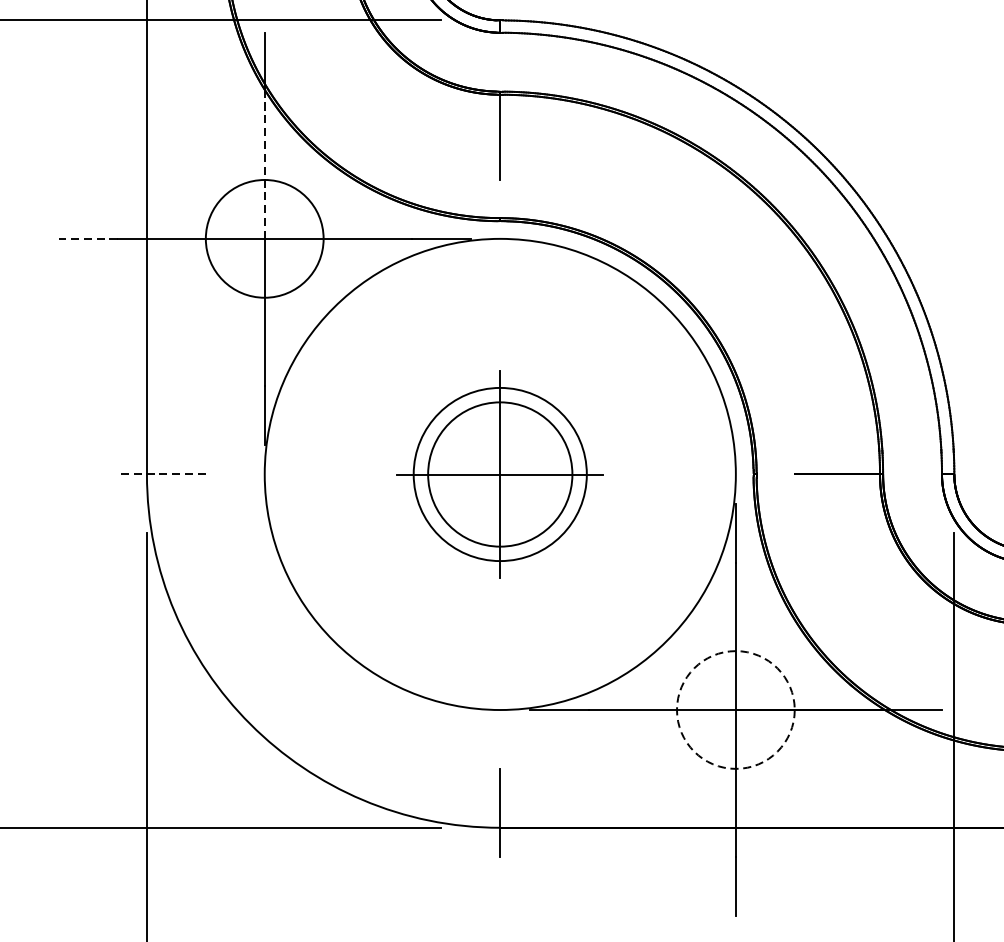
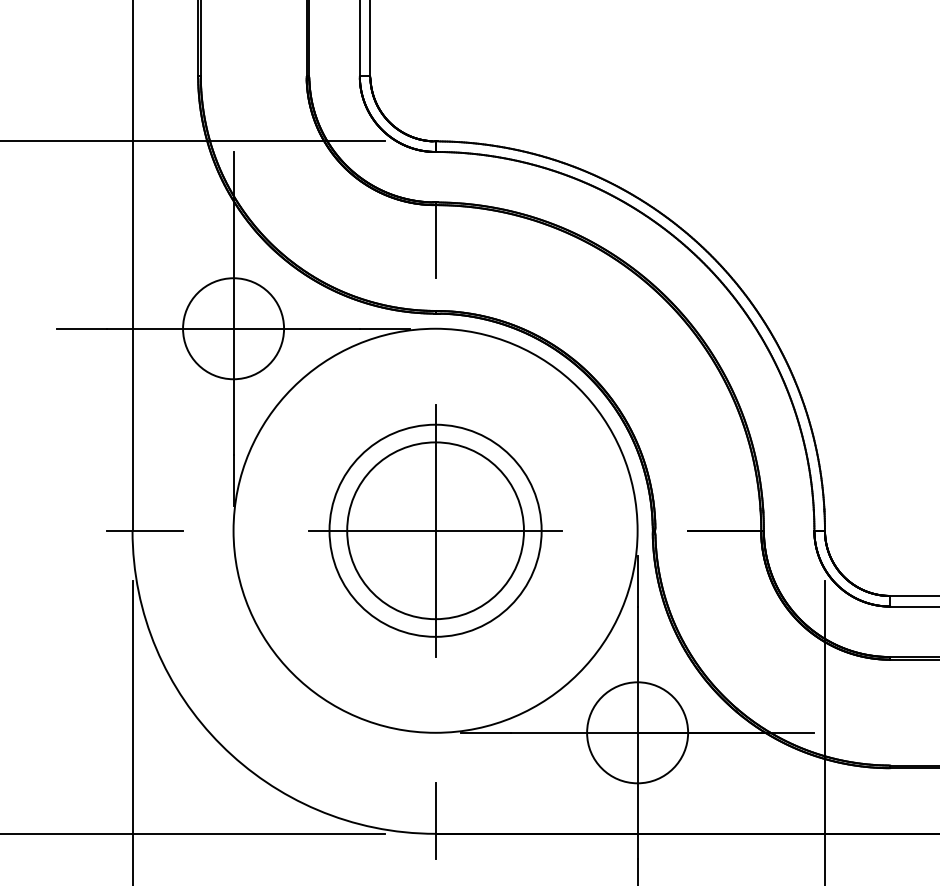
line: (264, 165) -> (233, 265), dashed -> solid
line: (87, 238) -> (81, 328), dashed -> solid
line: (162, 474) -> (145, 530), dashed -> solid
part: (500, 474) -> (435, 530), size x1.43
circle: (735, 709) -> (637, 732), dashed -> solid

